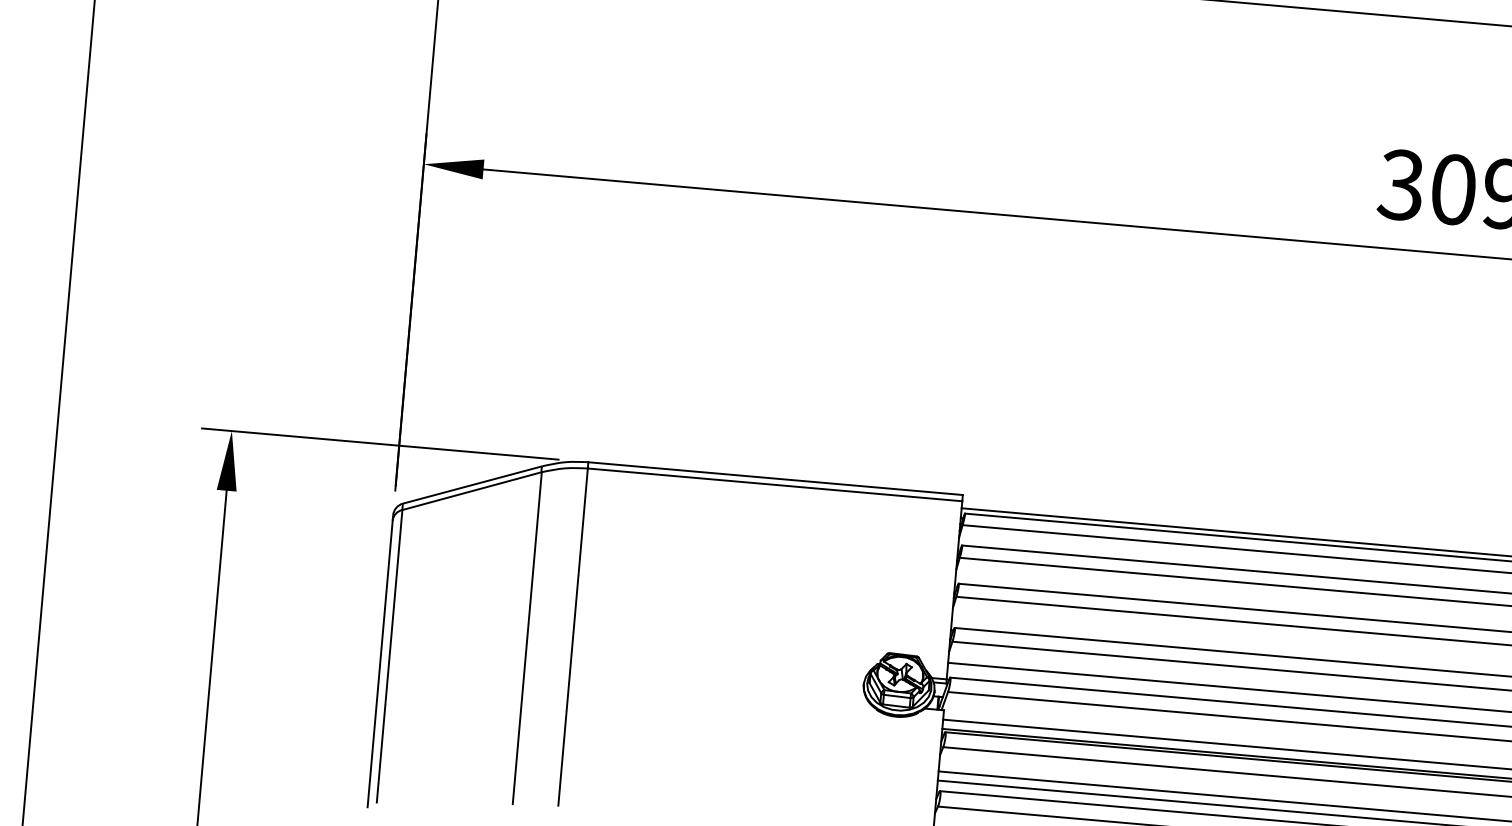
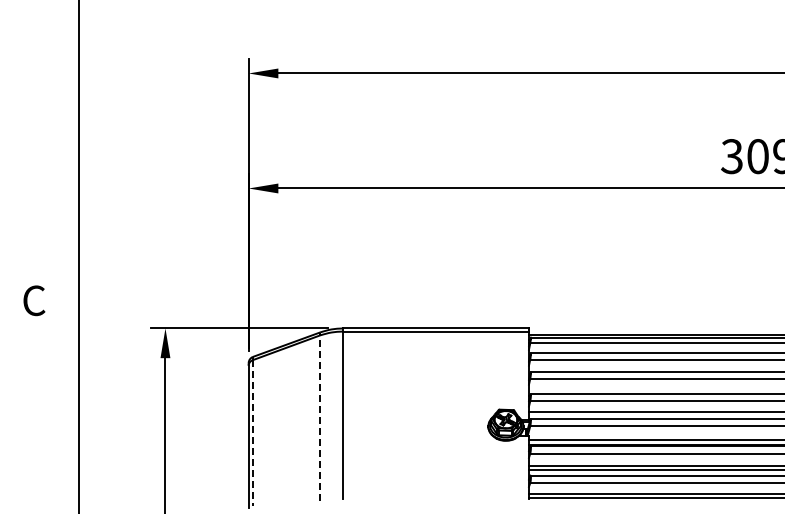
line: (527, 637) -> (320, 417), solid -> dashed
line: (390, 655) -> (253, 432), solid -> dashed

